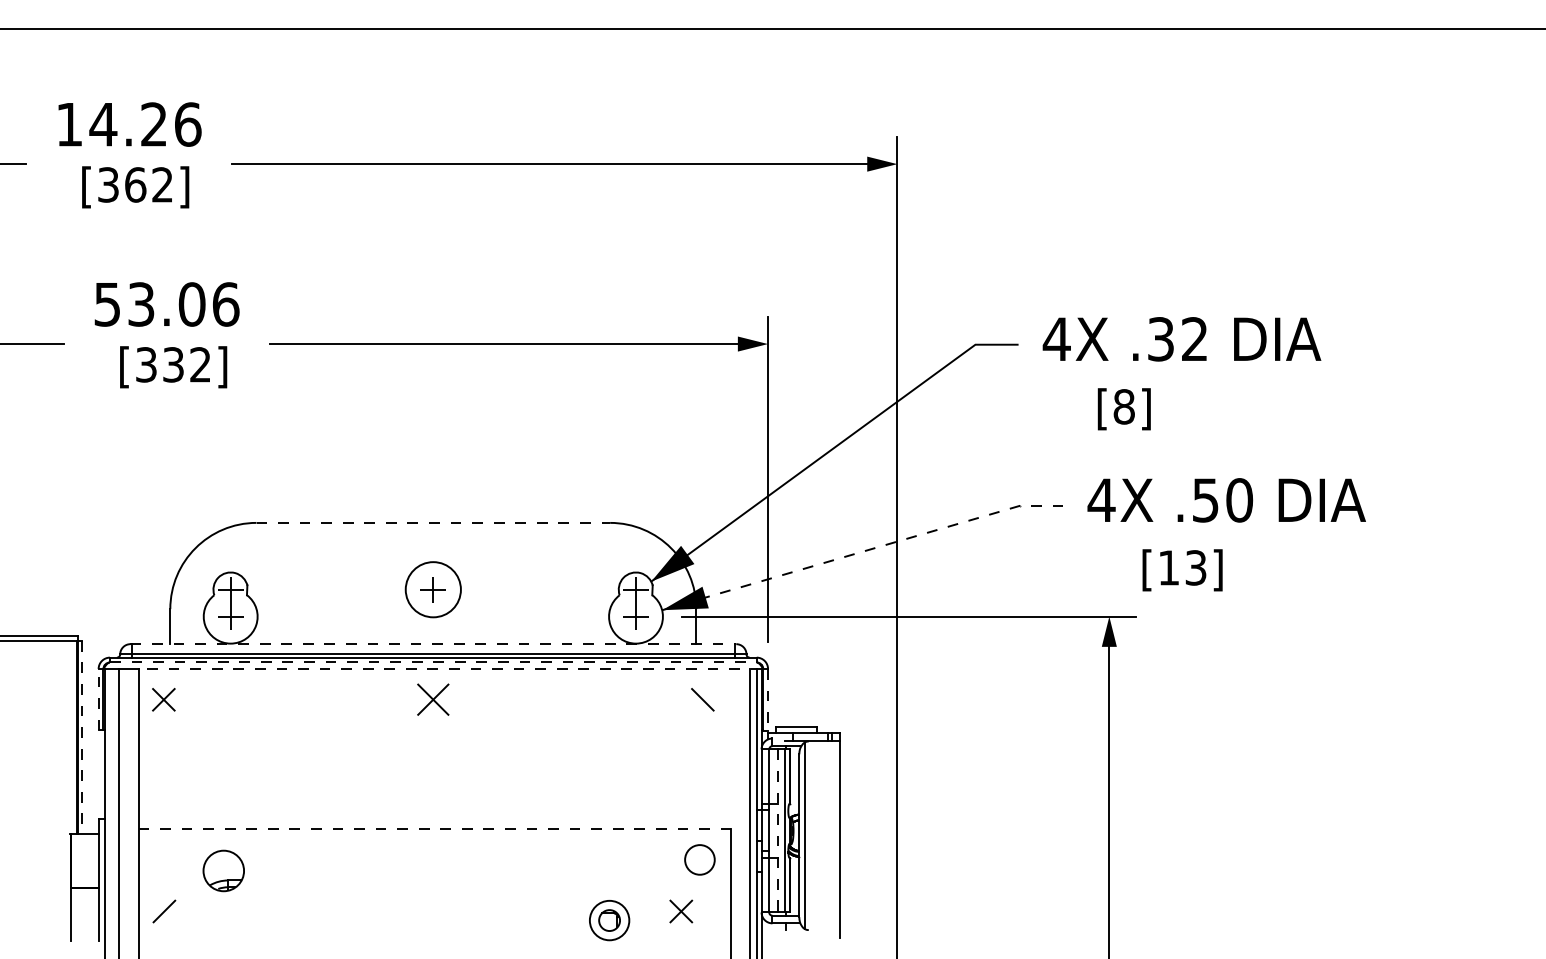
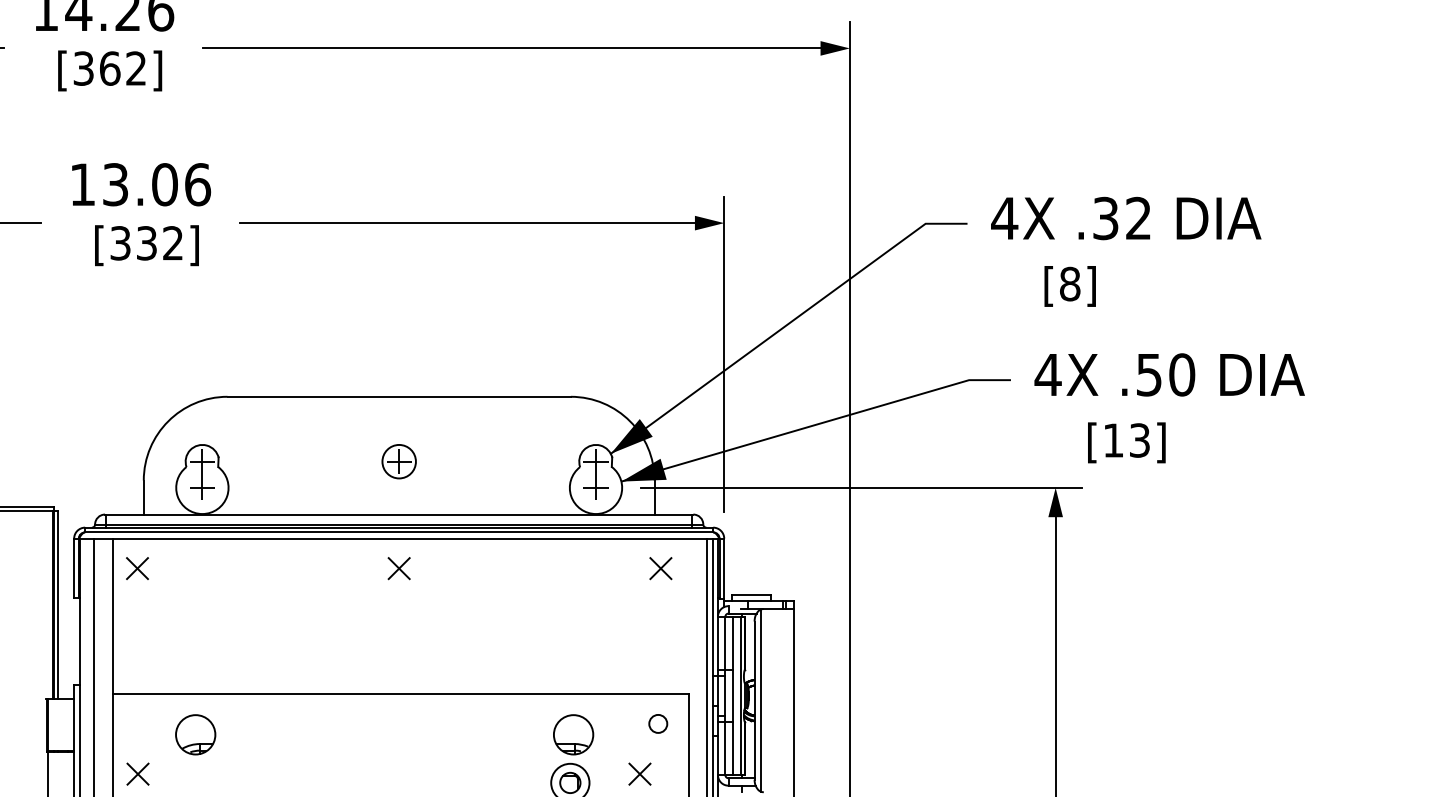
text: (106, 304) -> (81, 184), 53.06 -> 13.06
line: (433, 522) -> (399, 396), dashed -> solid
line: (862, 551) -> (815, 424), dashed -> solid
circle: (433, 589) -> (399, 461), size x0.62
line: (433, 644) -> (399, 514), dashed -> solid
line: (433, 662) -> (399, 532), dashed -> solid
line: (449, 668) -> (414, 538), dashed -> solid
line: (98, 699) -> (74, 568), dashed -> solid
part: (433, 699) -> (399, 568), size x0.71
line: (702, 699) -> (660, 568), added
line: (768, 699) -> (724, 568), dashed -> solid
line: (82, 737) -> (58, 605), dashed -> solid
line: (434, 828) -> (400, 693), dashed -> solid
line: (777, 830) -> (733, 695), dashed -> solid
circle: (700, 859) -> (658, 723), size x0.62
part: (612, 870) -> (573, 734), added
line: (164, 911) -> (138, 774), added

